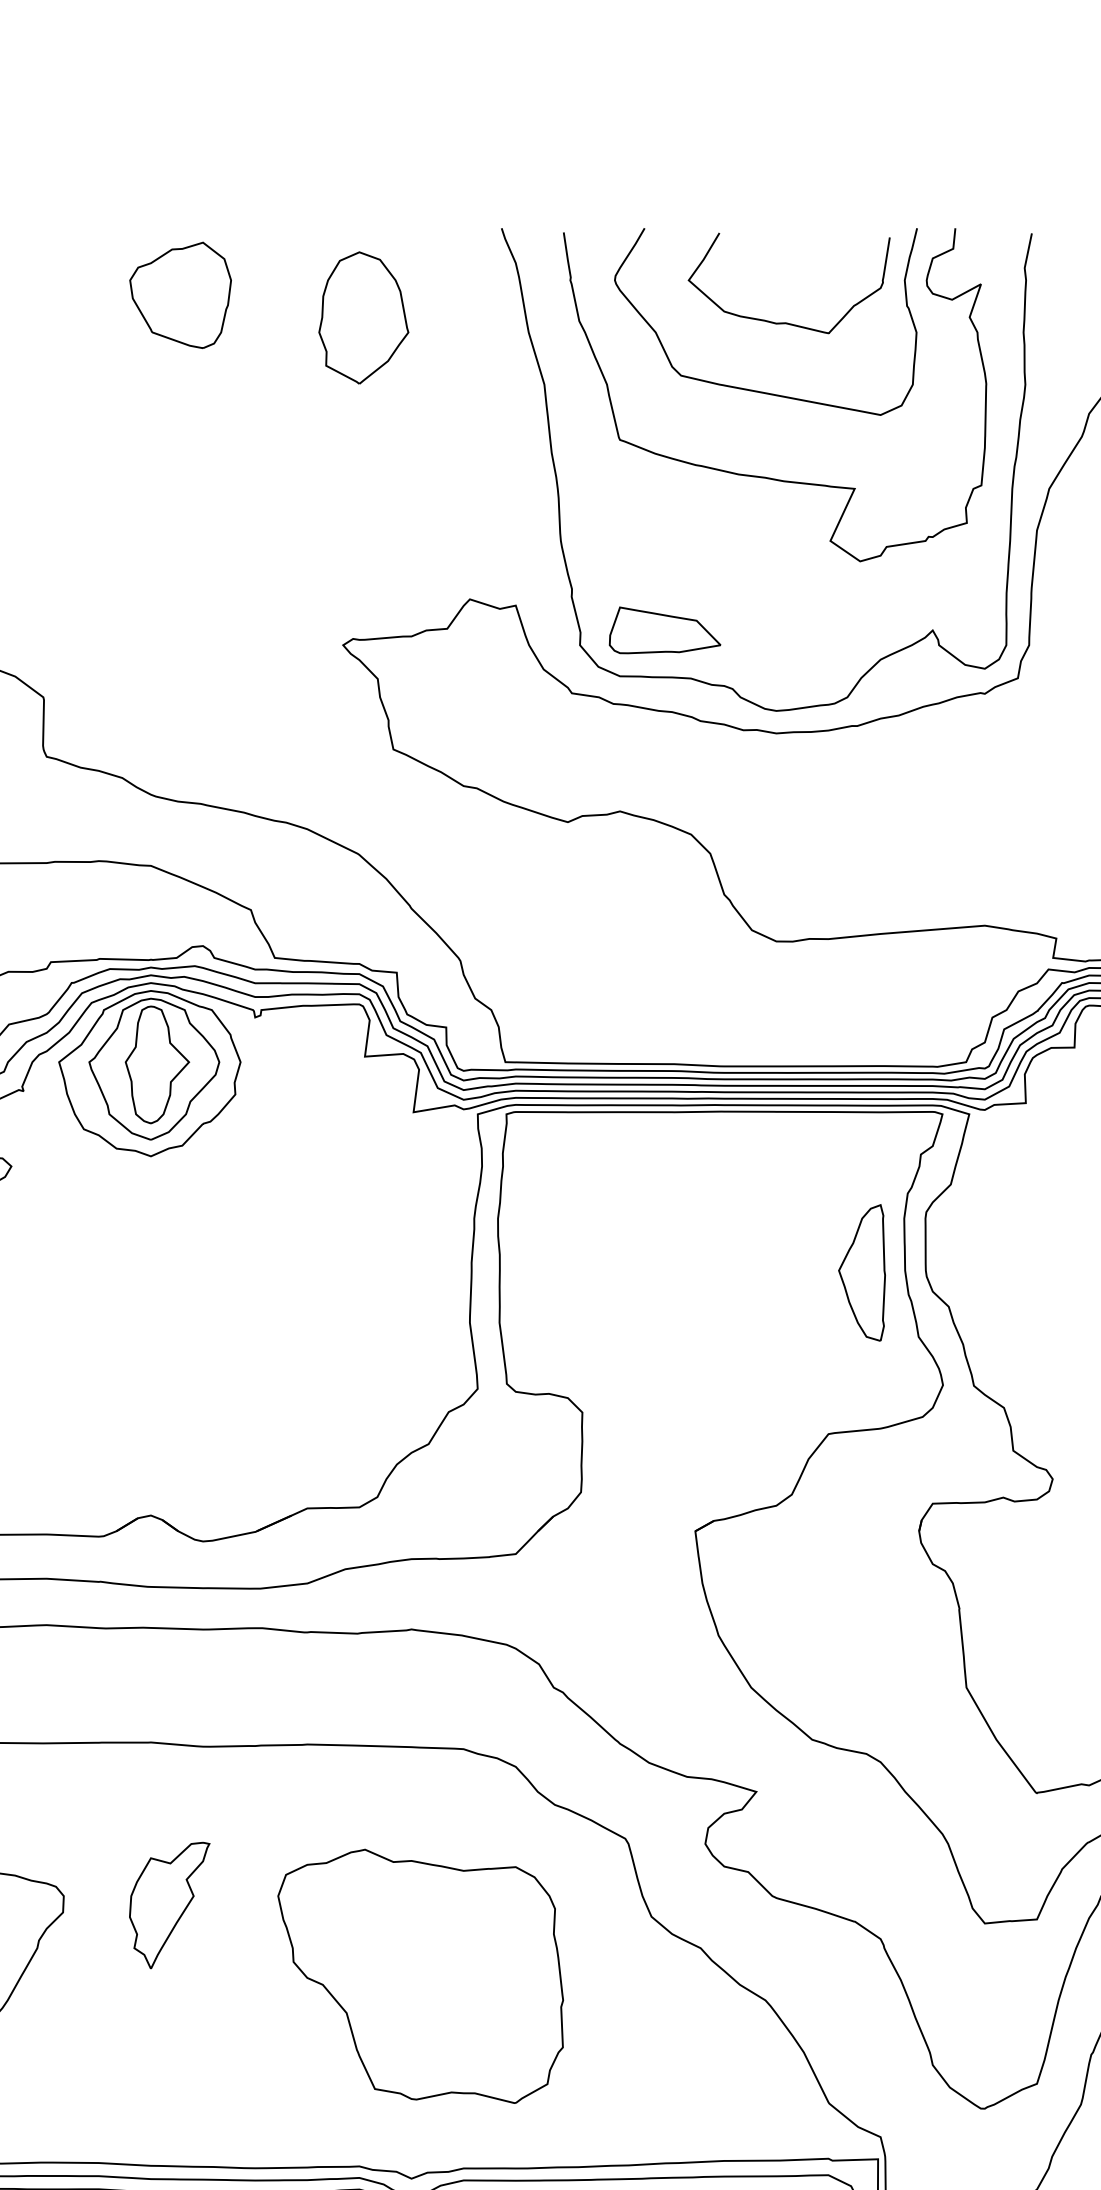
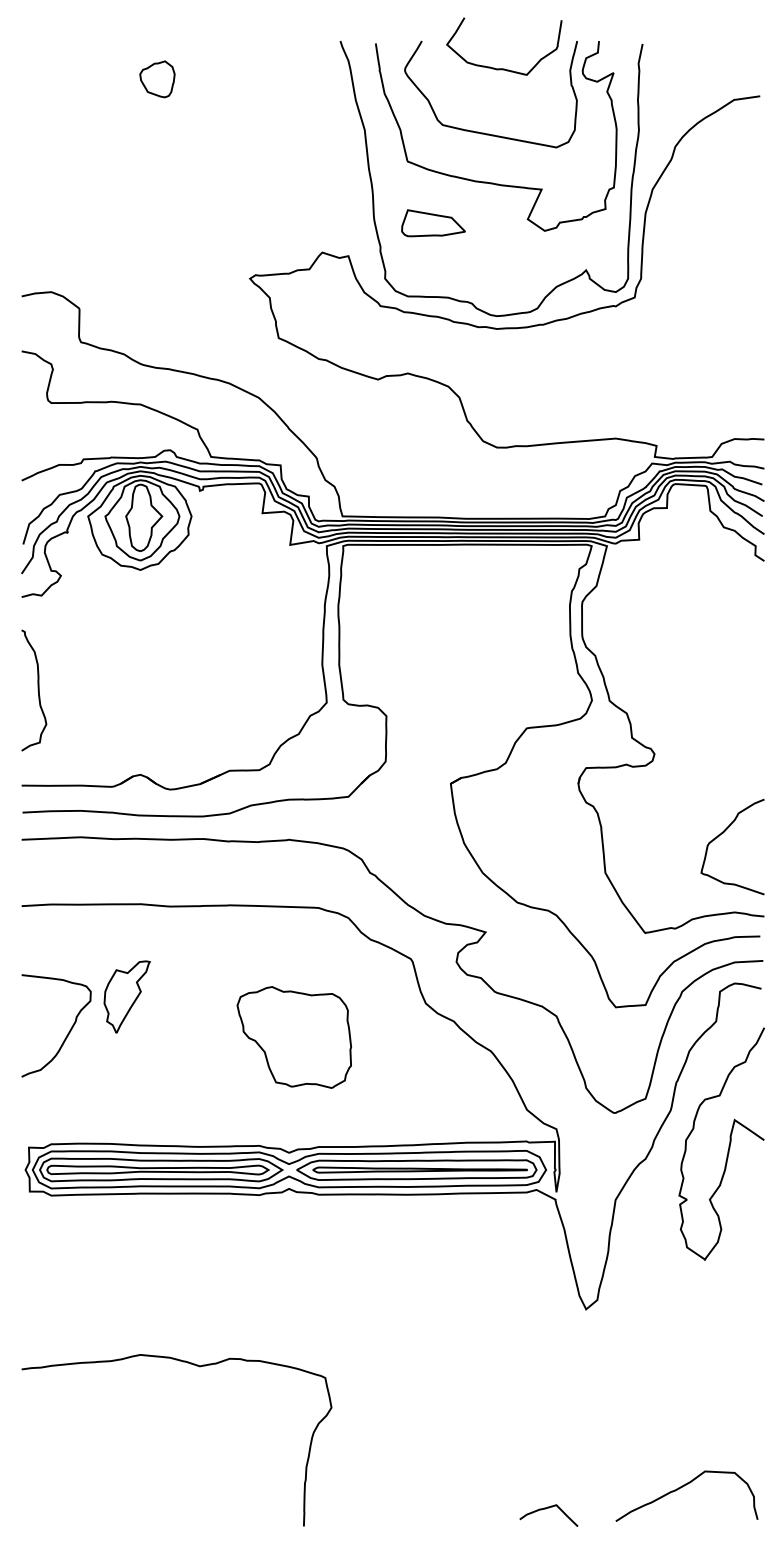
part: (180, 295) -> (157, 79), size x0.6
part: (363, 316) -> (261, 91), removed
curve: (789, 322) -> (504, 68), moved
part: (664, 630) -> (433, 223), moved
part: (861, 1271) -> (545, 635), removed
part: (168, 1904) -> (126, 996), moved
part: (421, 1976) -> (294, 1037), size x0.7

